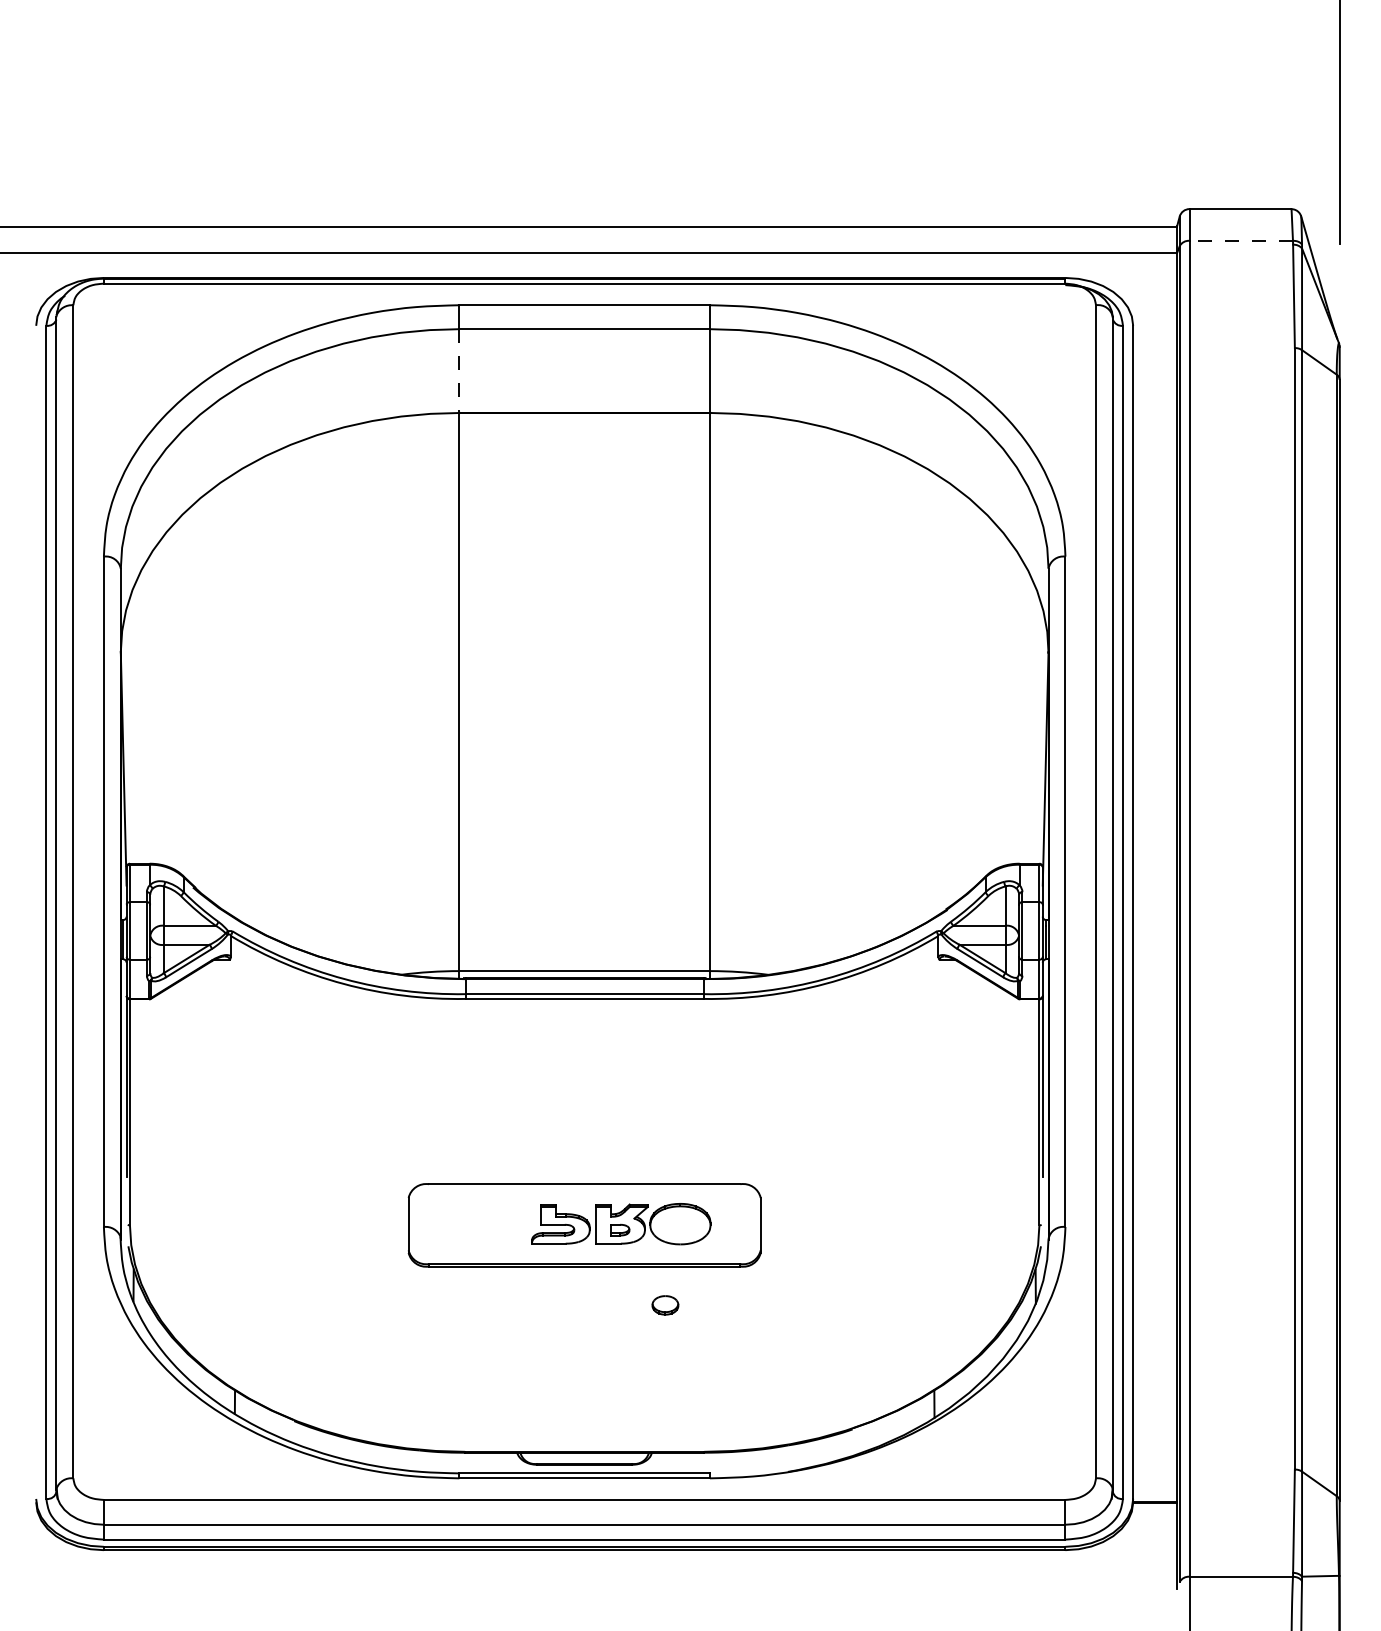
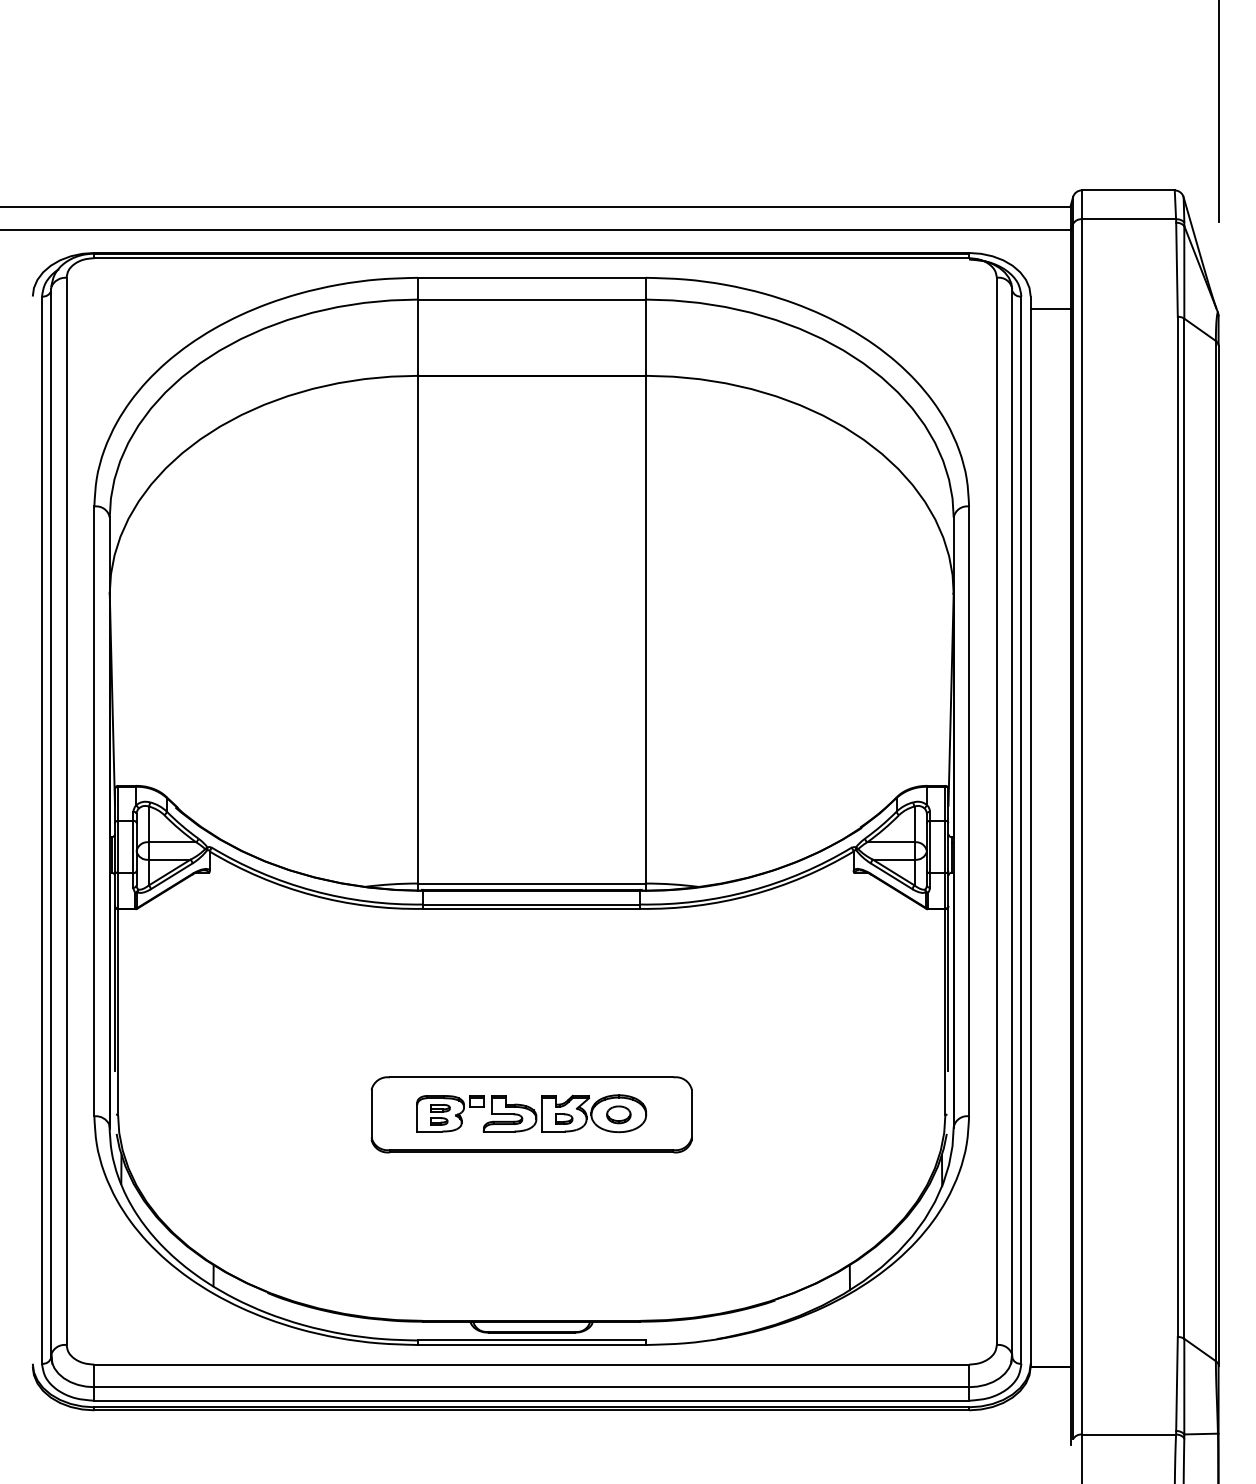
line: (1241, 240) -> (1129, 218), dashed -> solid
line: (1155, 339) -> (1051, 308), added
line: (459, 371) -> (417, 338), dashed -> solid
part: (495, 1223) -> (450, 1113), added
part: (665, 1305) -> (618, 1114), moved

